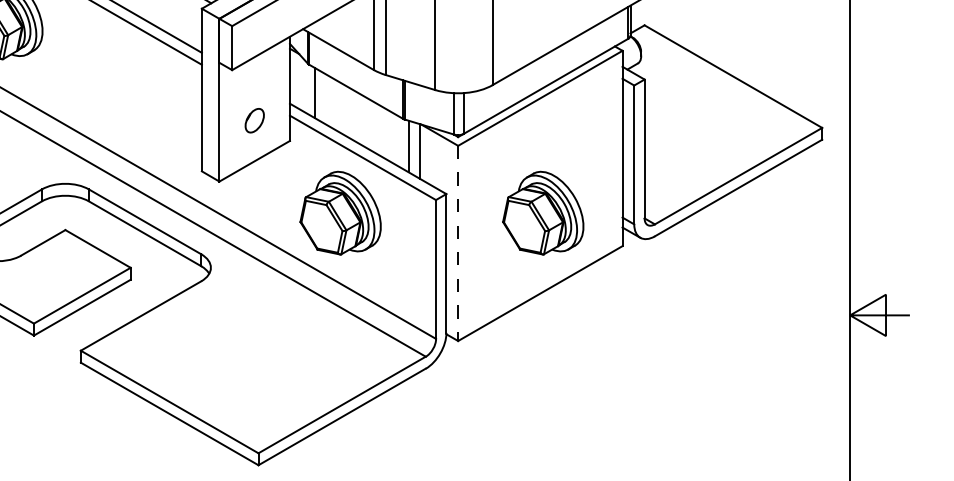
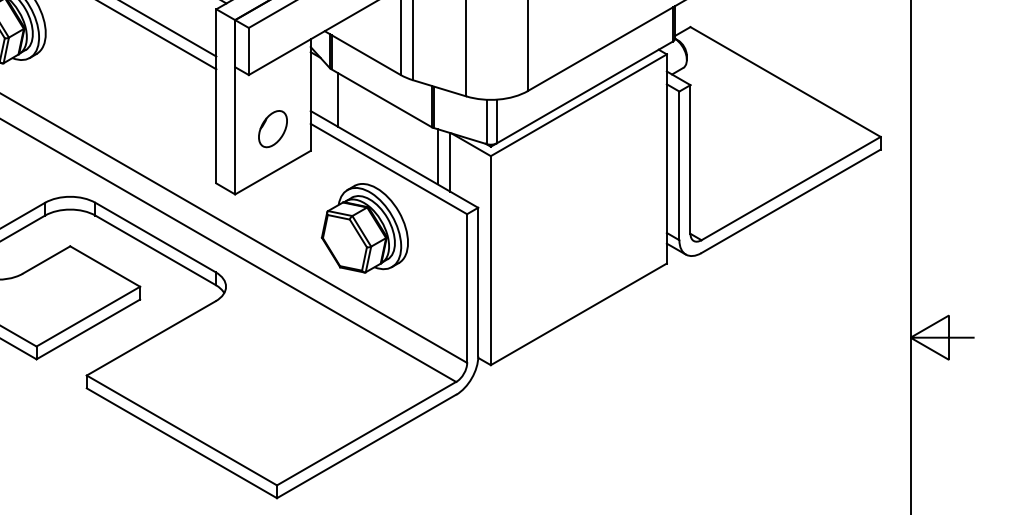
part: (254, 120) -> (272, 129), size x1.43
part: (542, 213) -> (581, 228), removed
line: (457, 243) -> (490, 260), dashed -> solid

